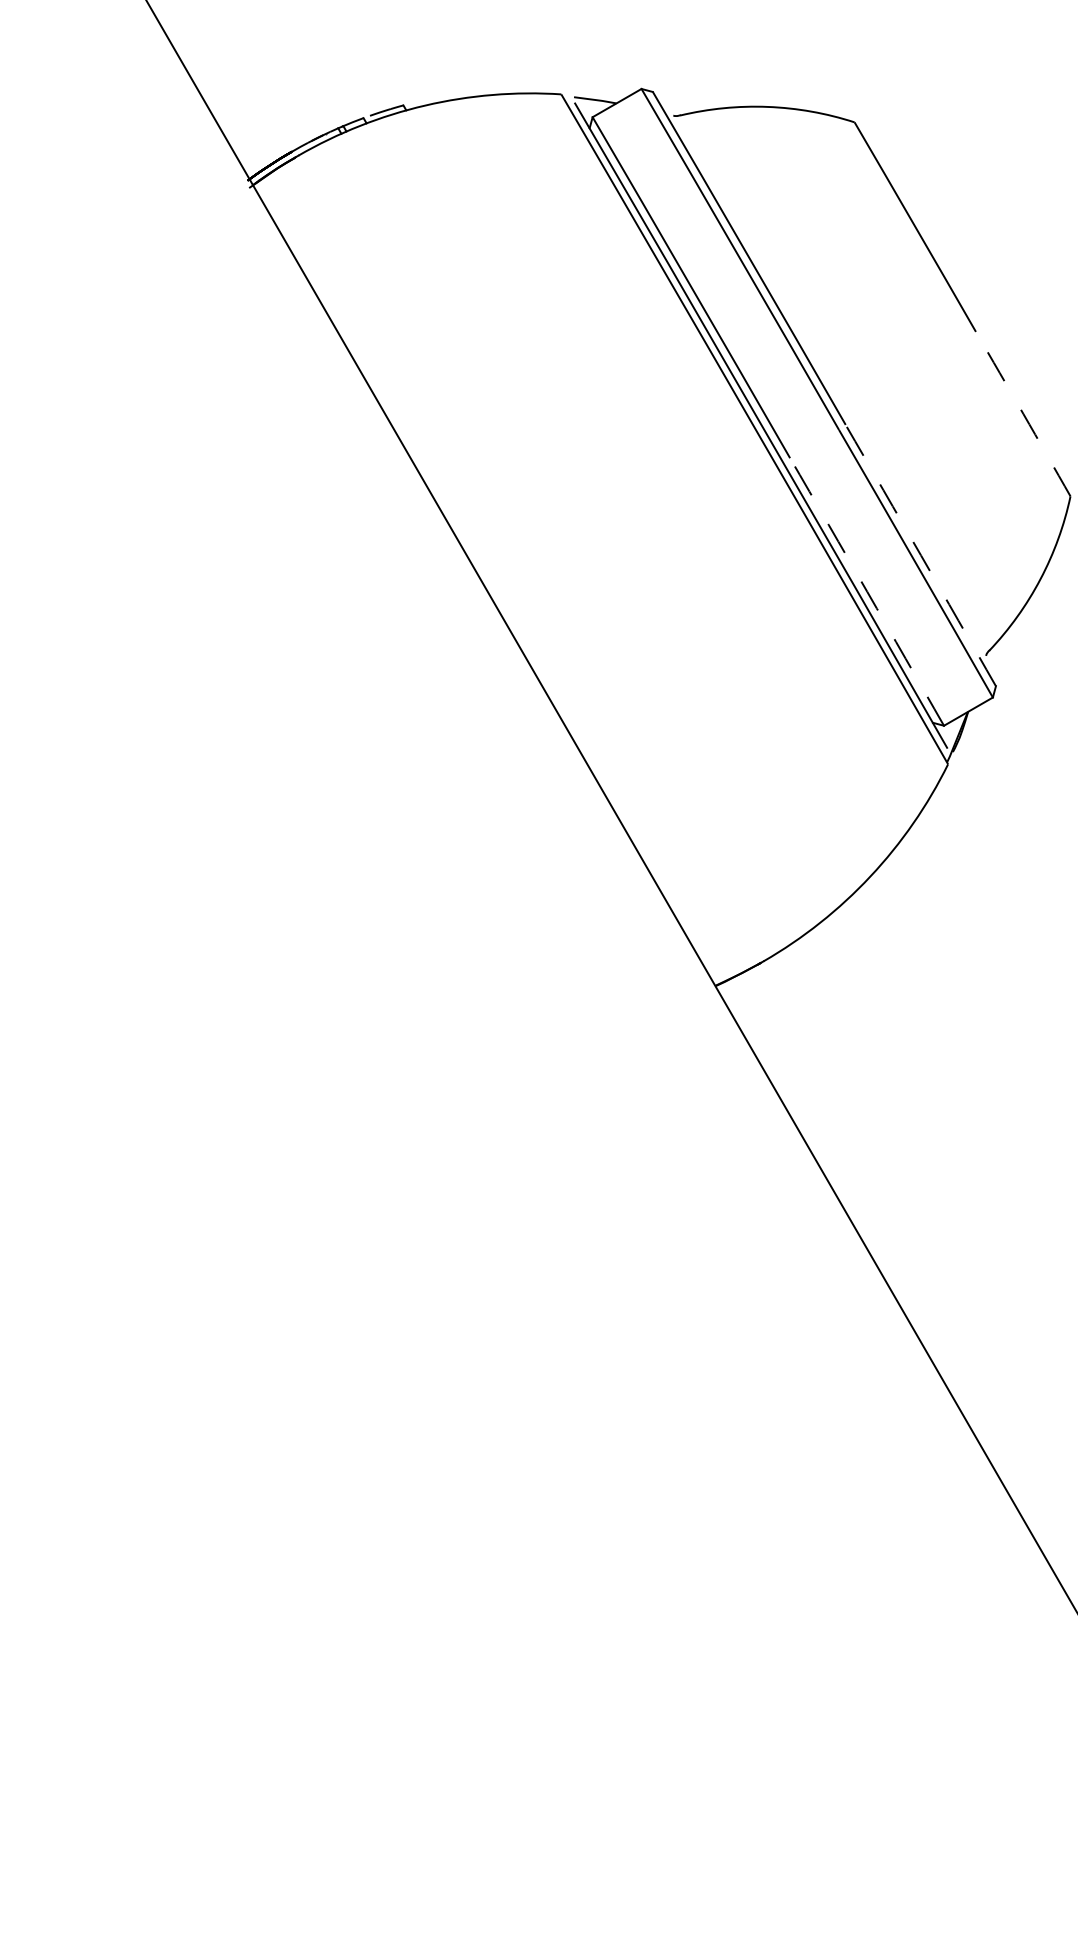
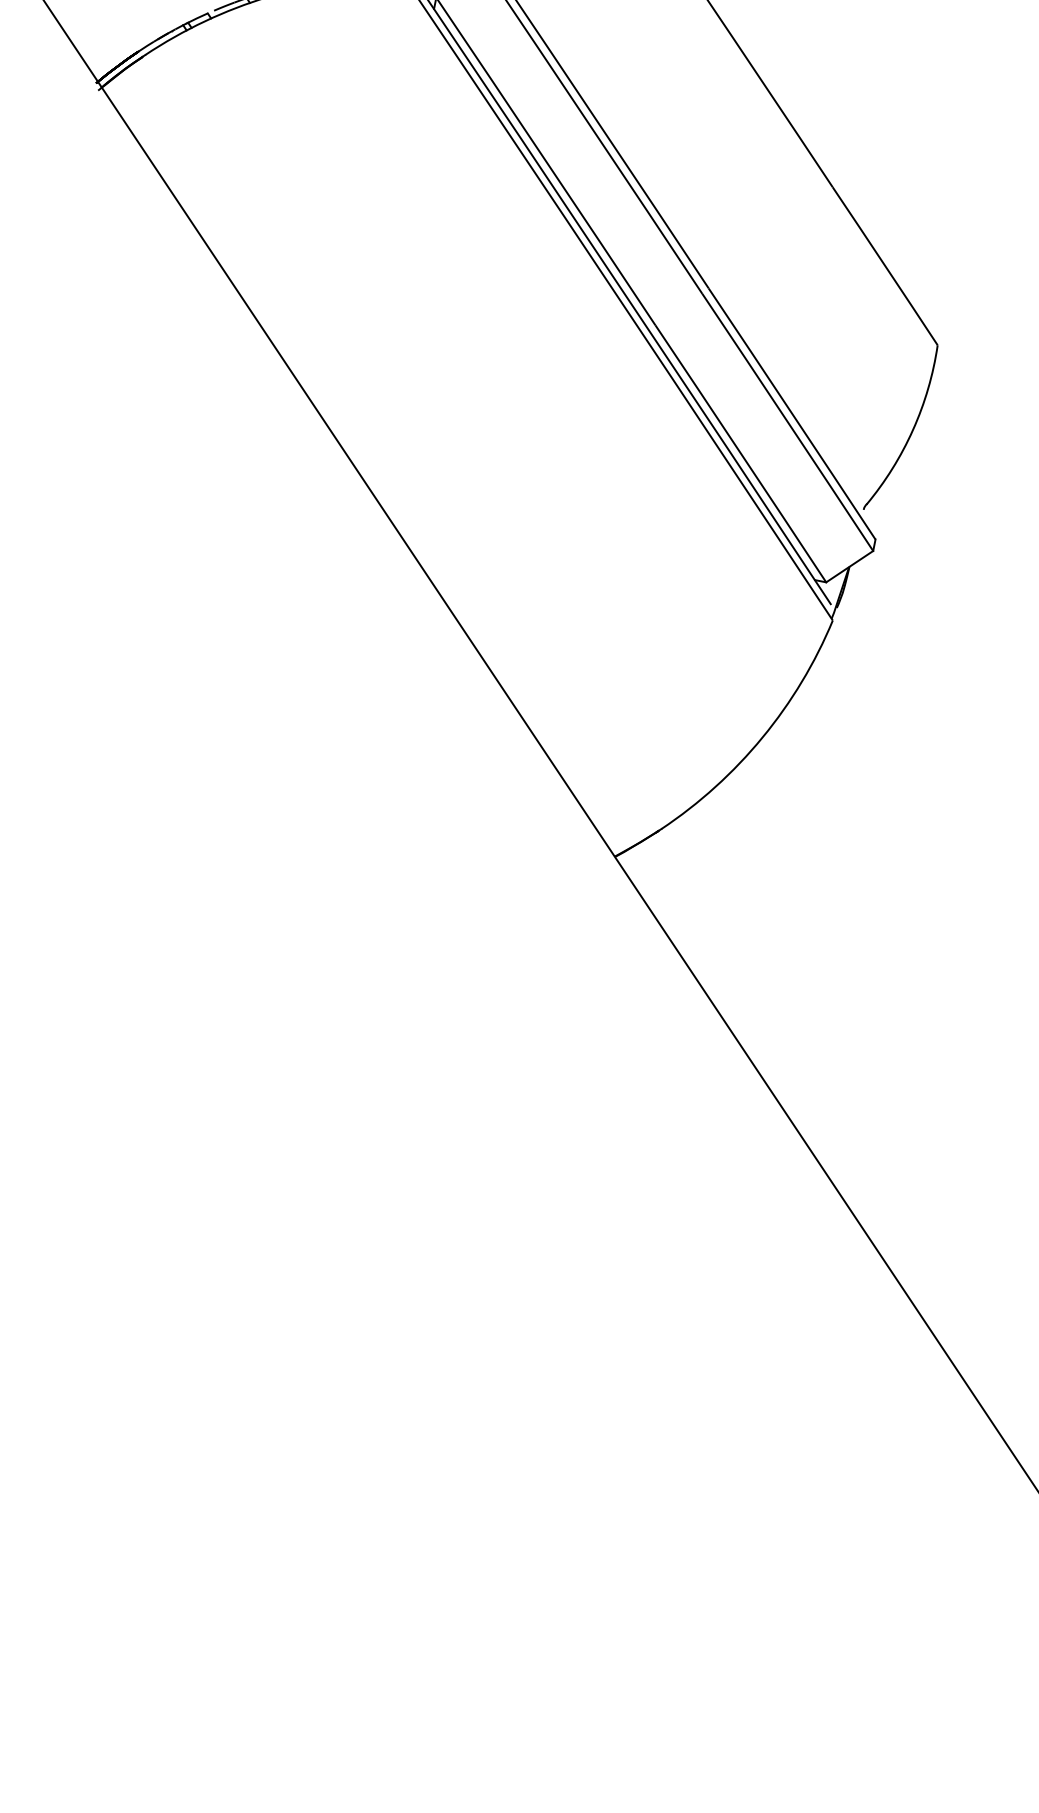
arc: (1023, 414) -> (885, 266), dashed -> solid
arc: (921, 555) -> (792, 413), dashed -> solid
arc: (867, 591) -> (741, 453), dashed -> solid

